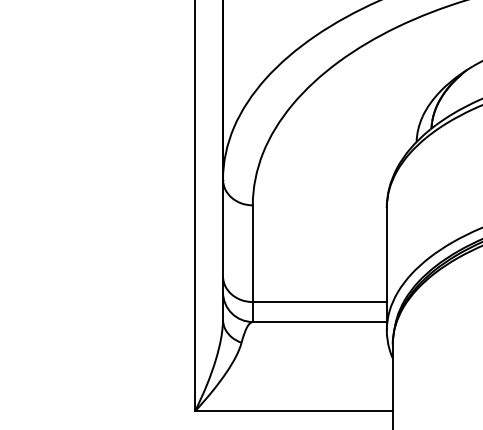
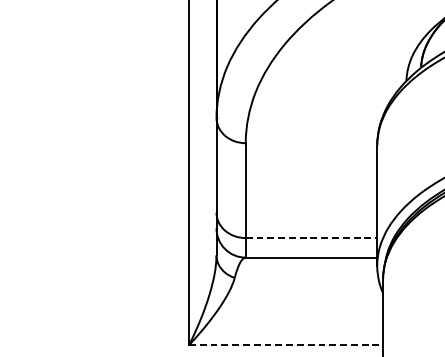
line: (320, 302) -> (312, 238), solid -> dashed
line: (293, 411) -> (285, 345), solid -> dashed

